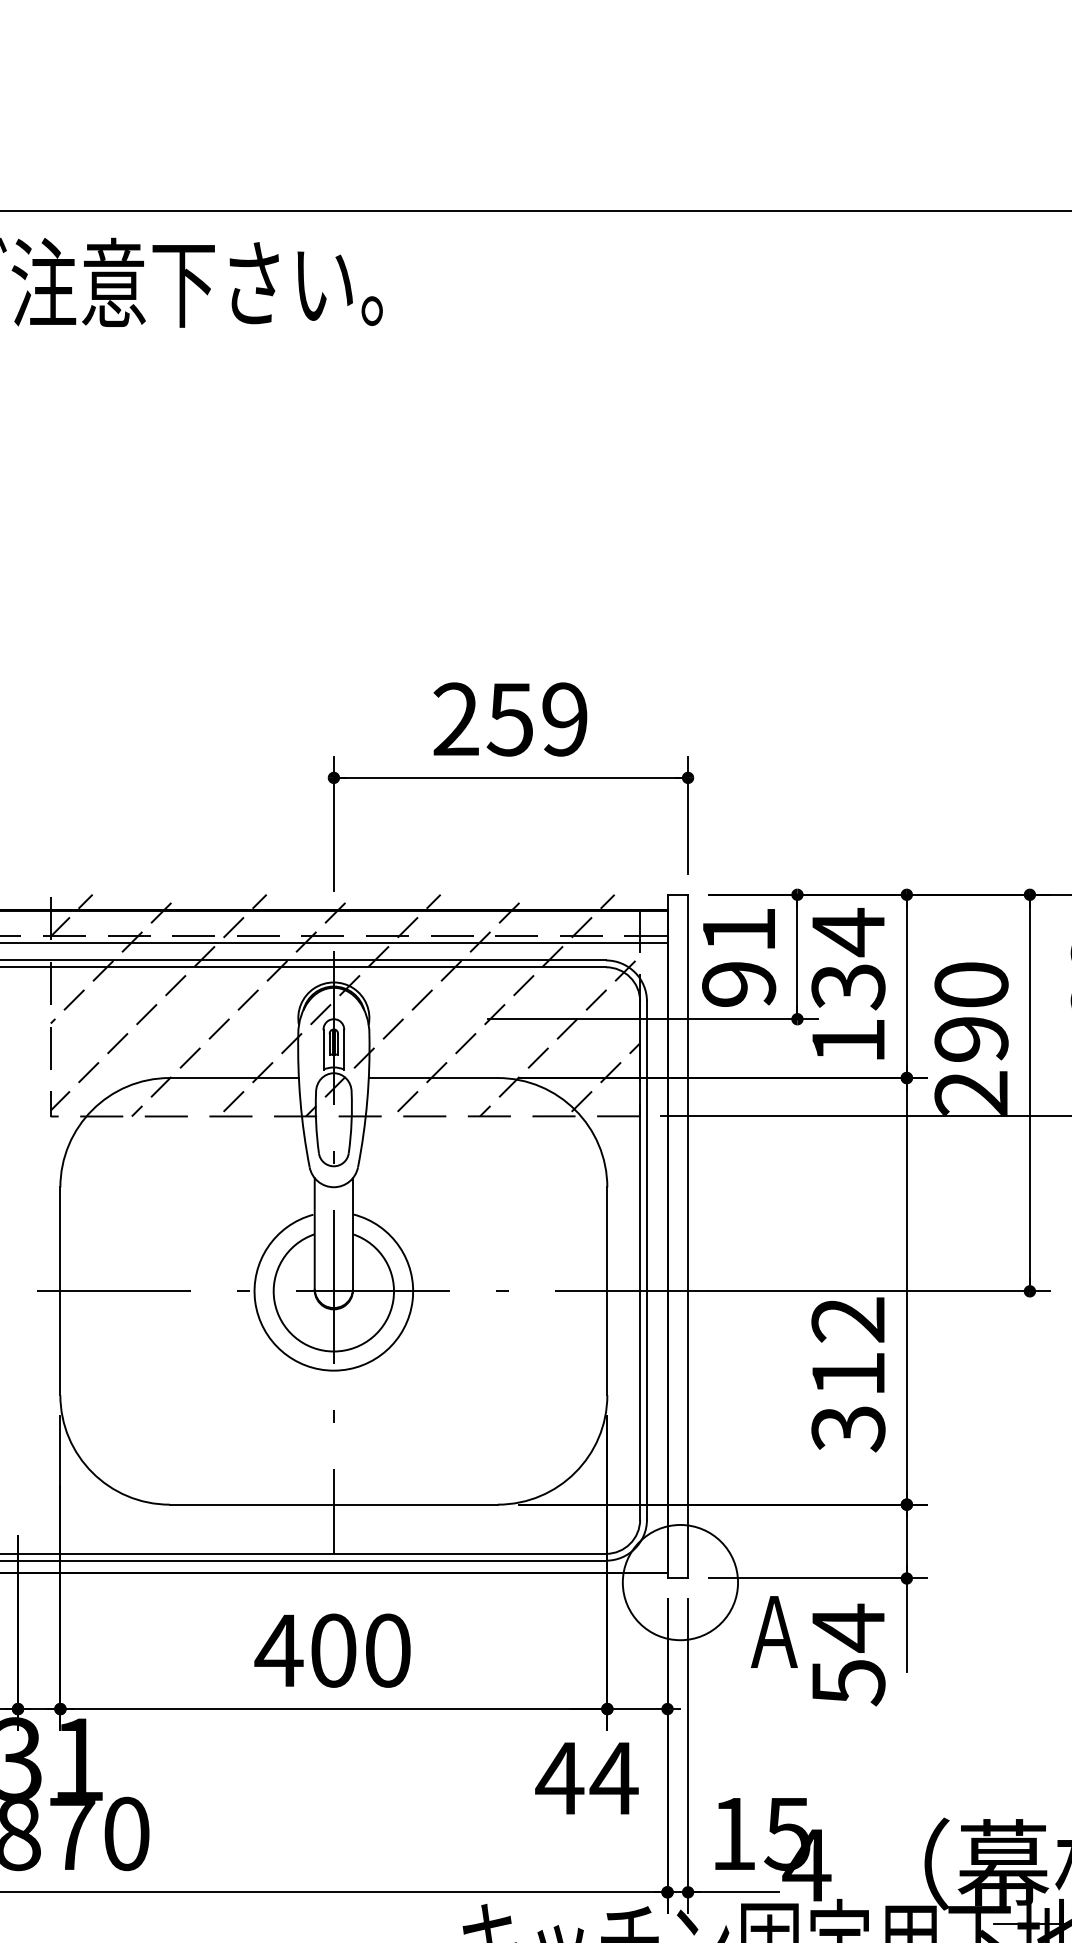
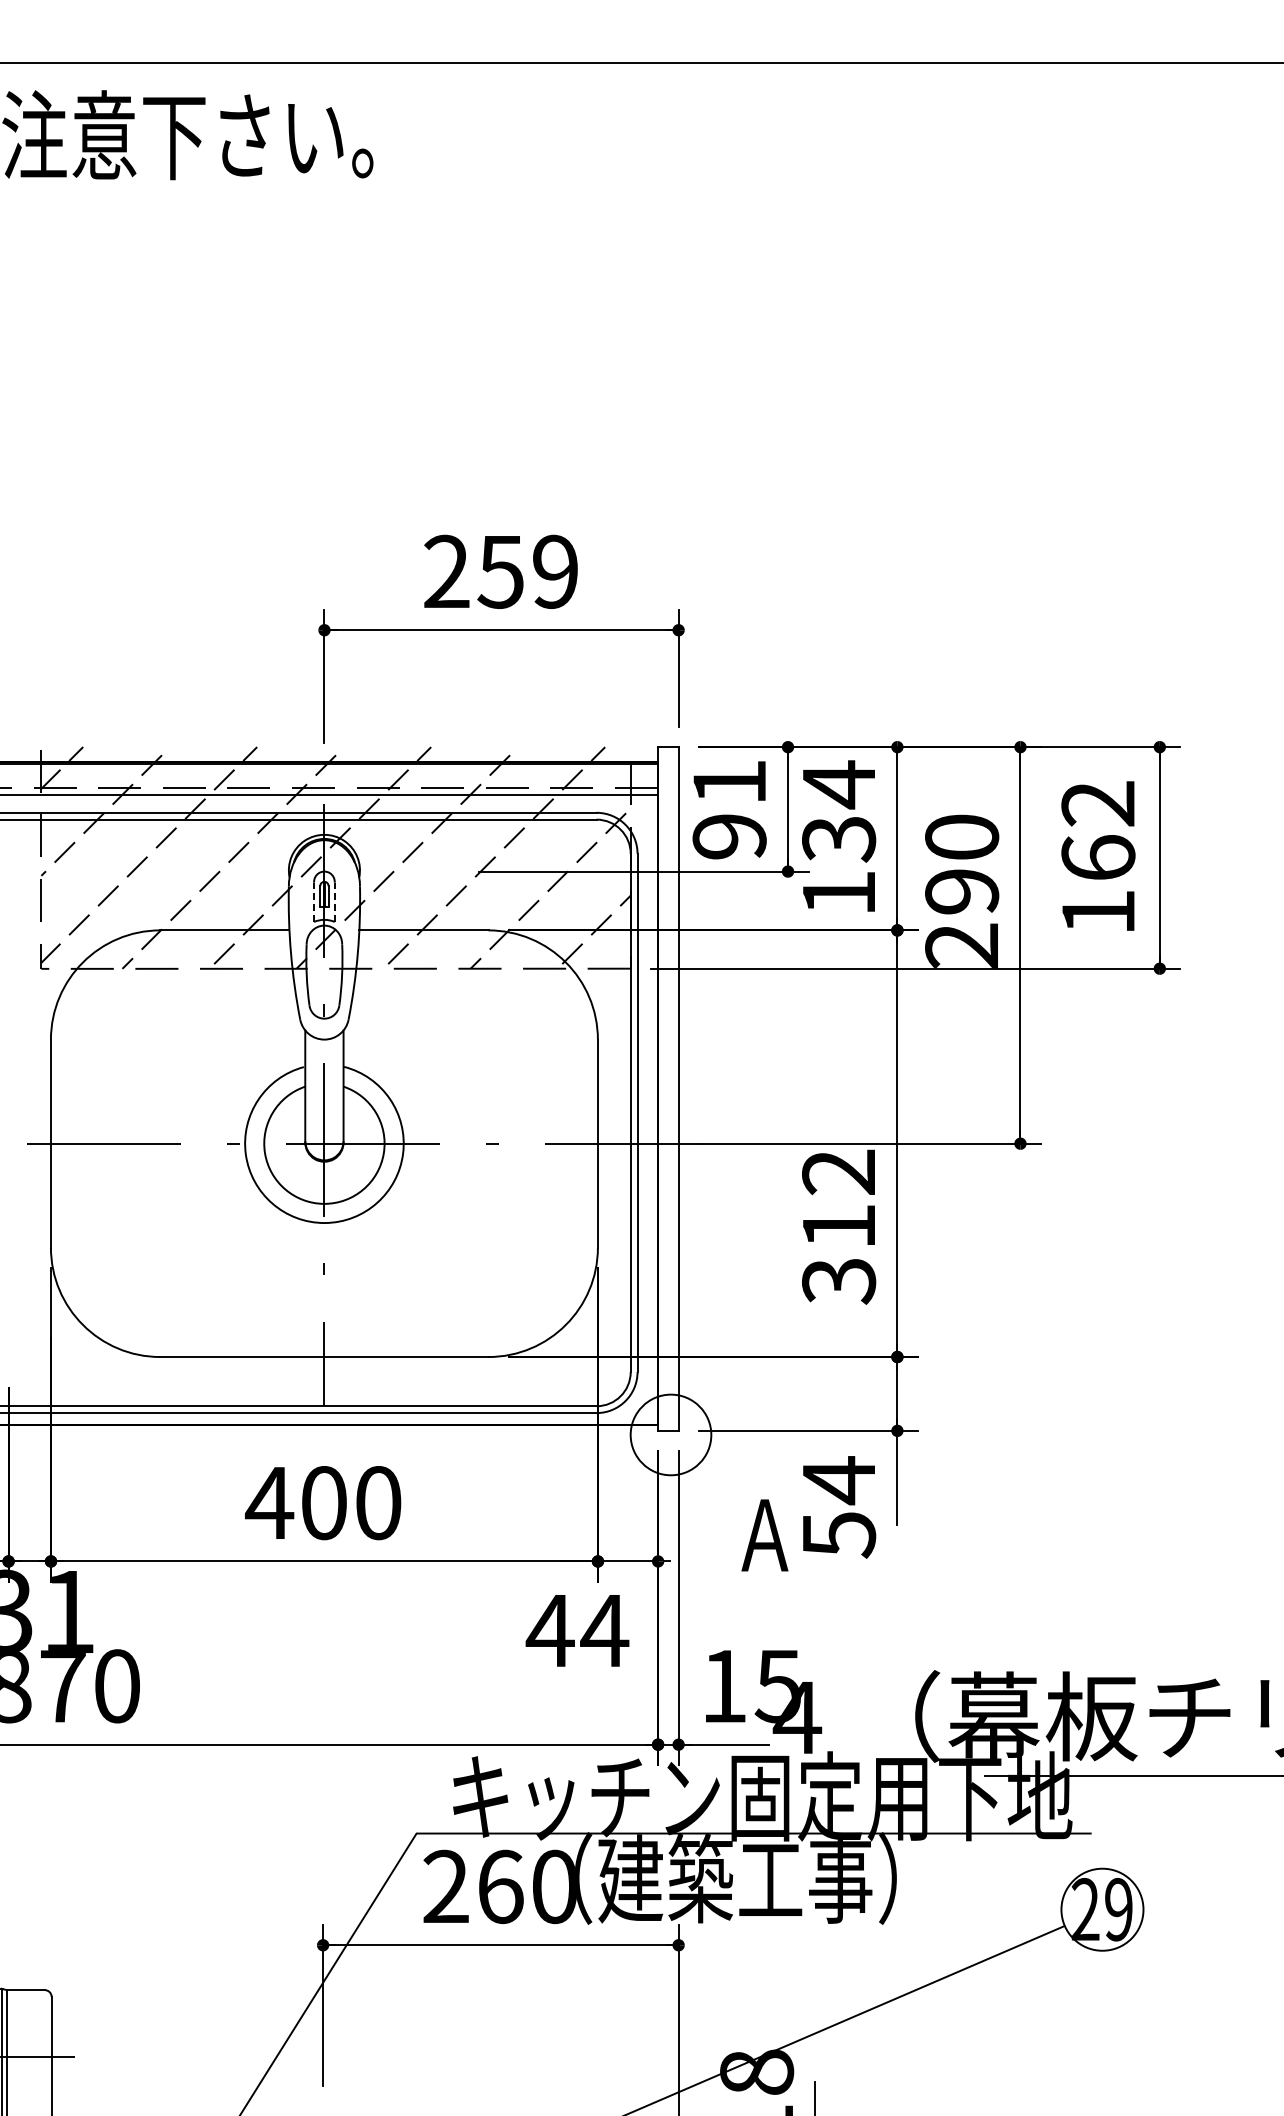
line: (323, 1050) -> (314, 902), solid -> dashed
line: (343, 1050) -> (334, 902), solid -> dashed
circle: (679, 1582) -> (670, 1434), size x0.7
text: (773, 1632) -> (764, 1535), moved

